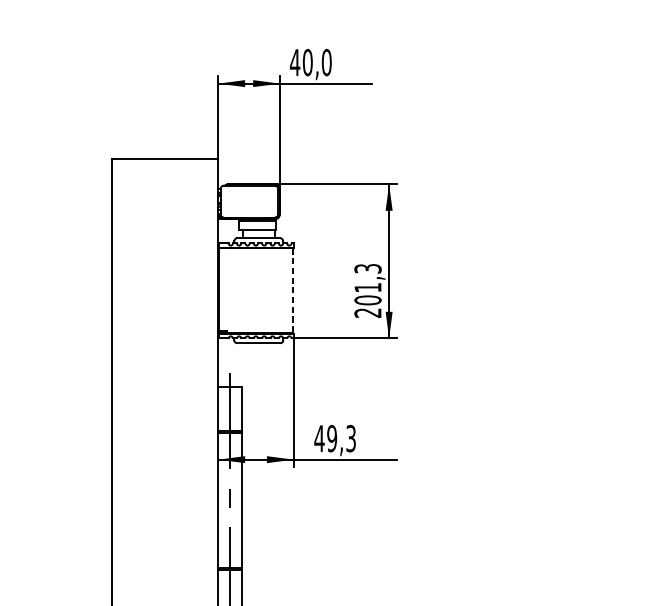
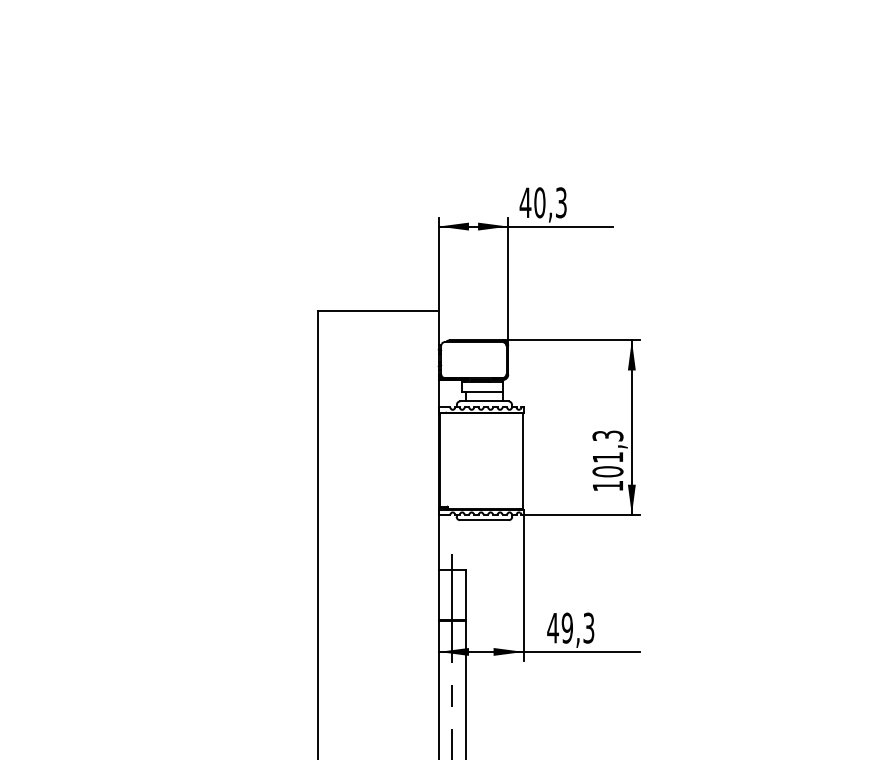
text: (326, 62) -> (560, 202), 40,0 -> 40,3
line: (292, 291) -> (522, 461), dashed -> solid
text: (367, 313) -> (607, 486), 201,3 -> 101,3

